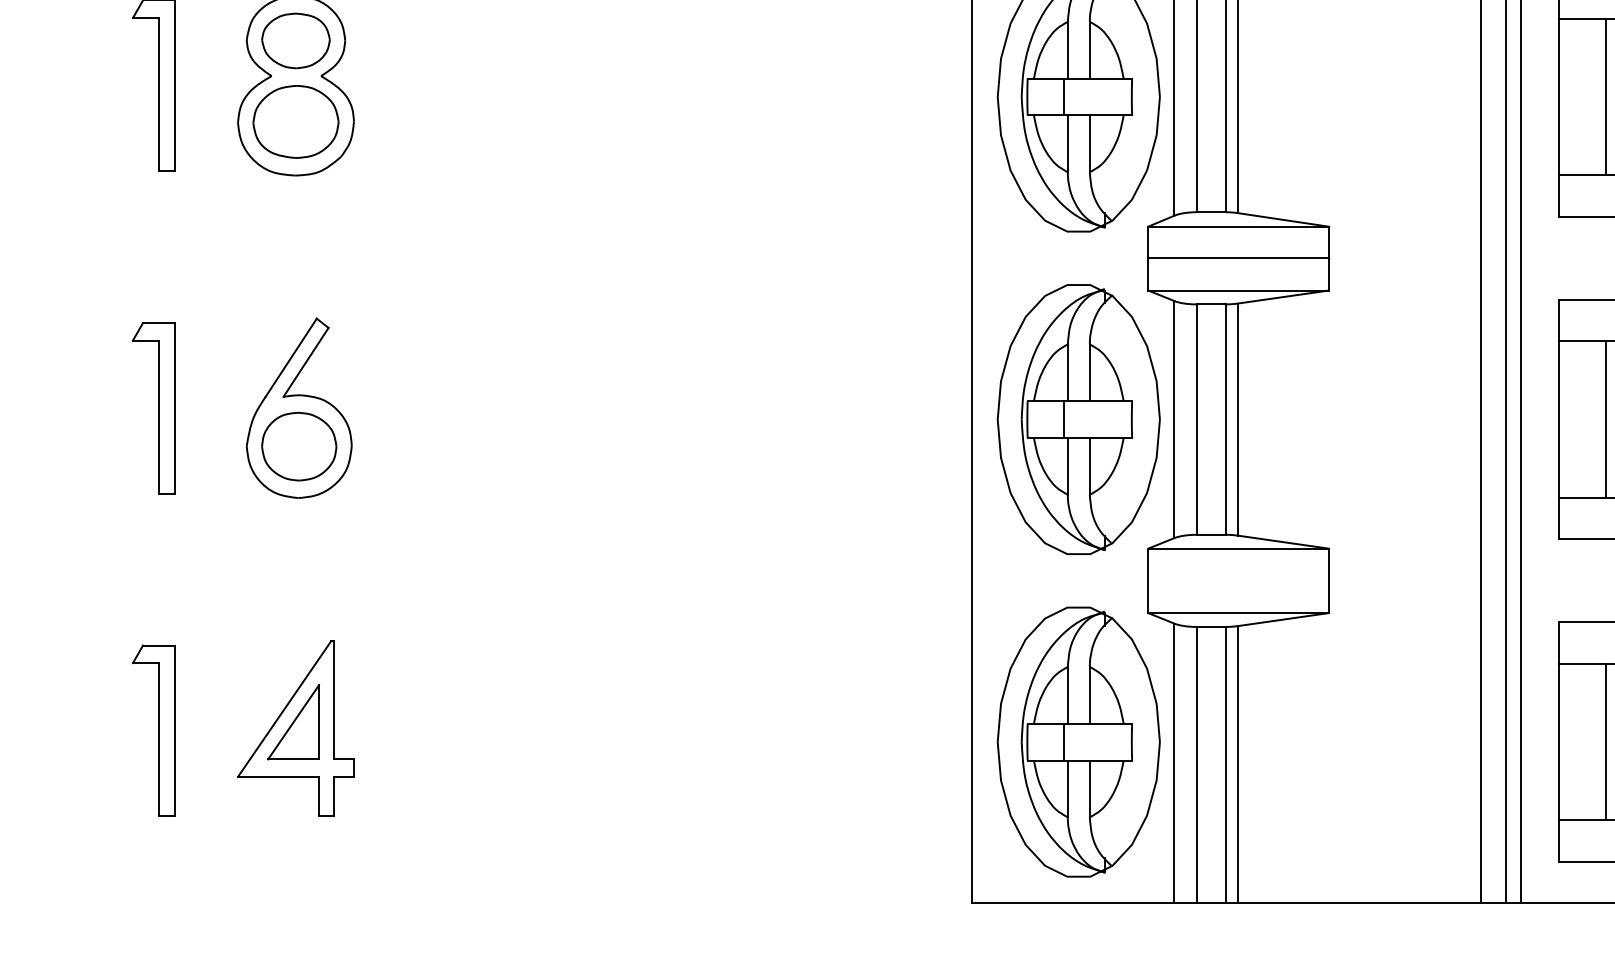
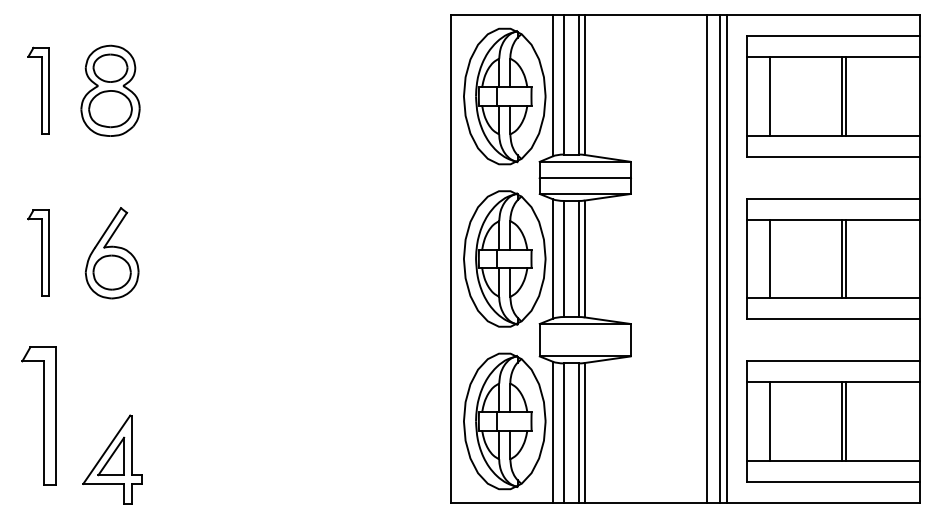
part: (295, 728) -> (112, 459), moved
part: (152, 730) -> (38, 415), size x1.6

